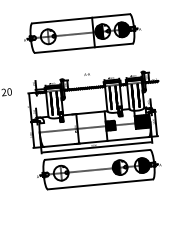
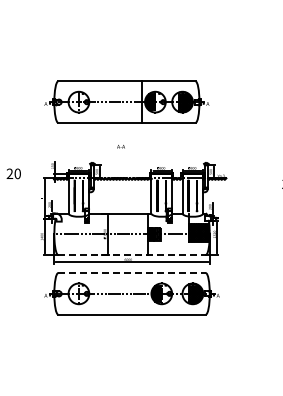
text: (86, 74) -> (120, 146), moved
line: (96, 141) -> (132, 254), solid -> dashed
line: (97, 155) -> (132, 273), solid -> dashed

